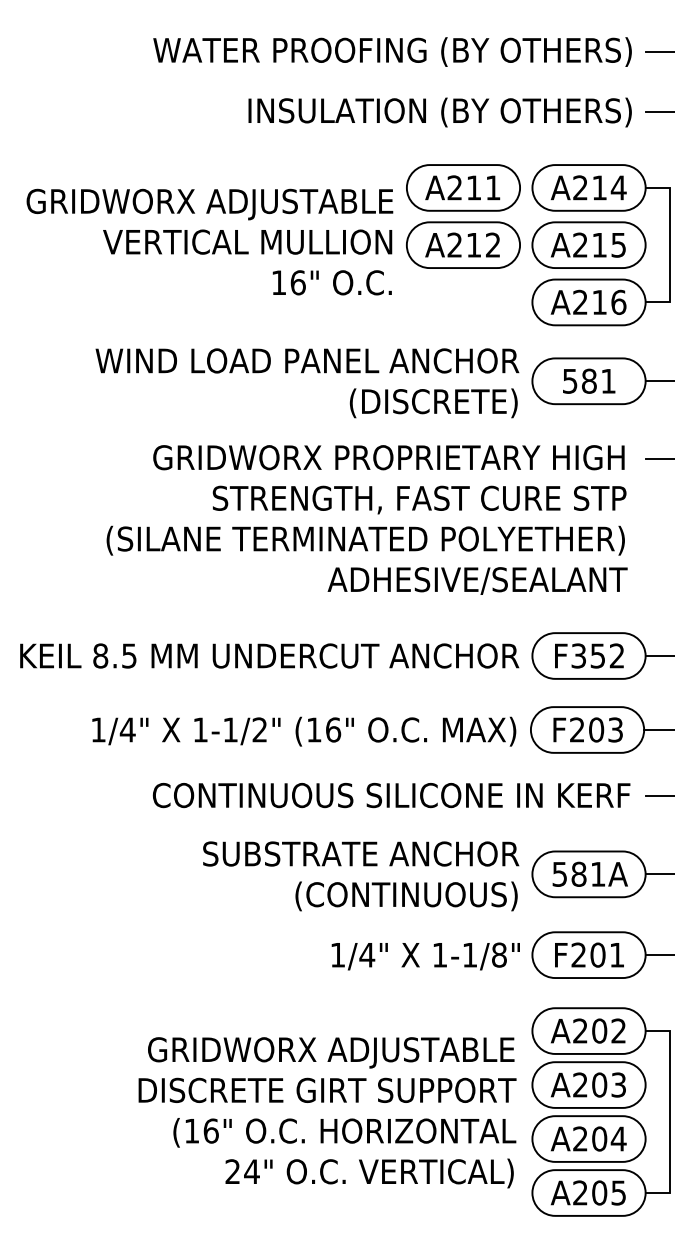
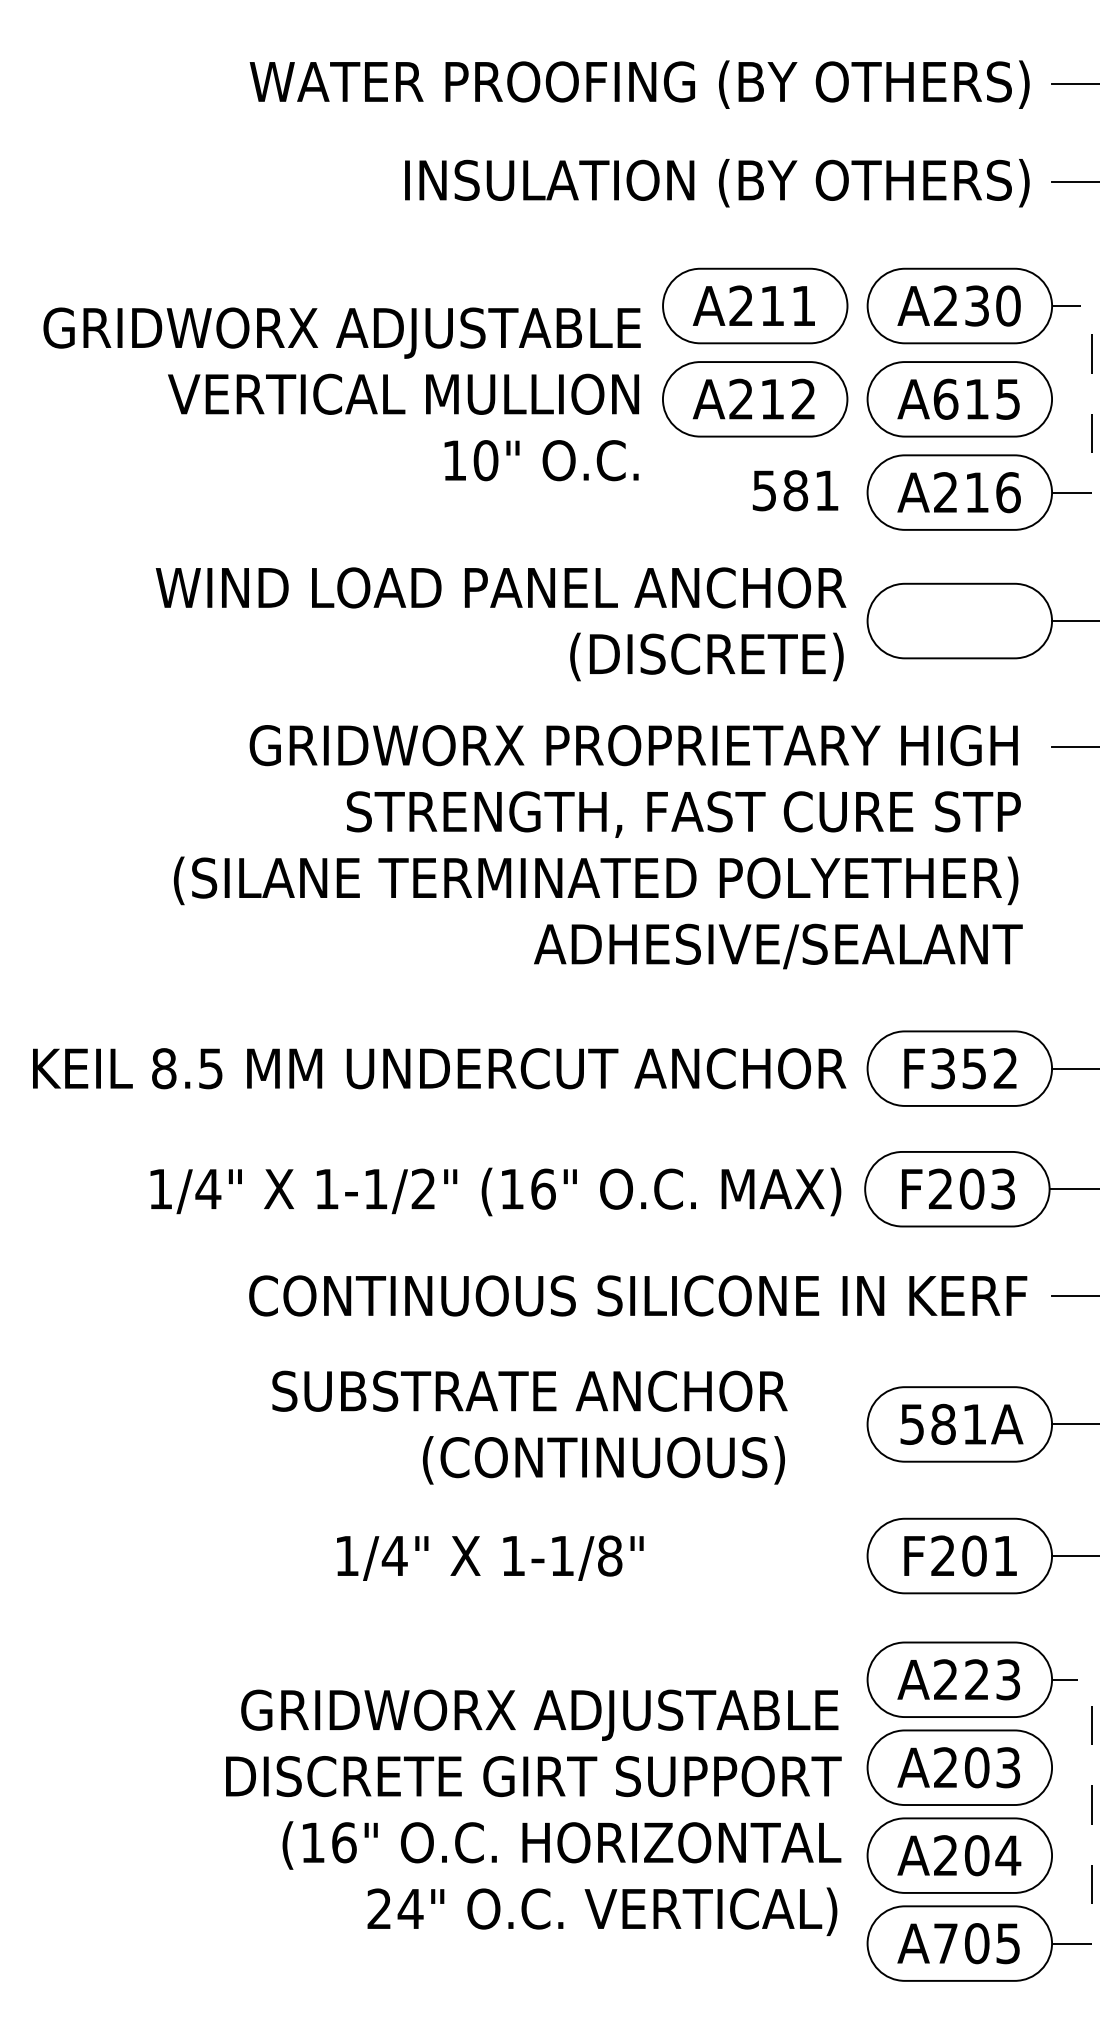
text: (609, 187) -> (993, 305), A214 -> A230
text: (580, 244) -> (945, 398), A215 -> A615
line: (670, 244) -> (1092, 398), solid -> dashed
text: (297, 282) -> (484, 460), 16" -> 10"
text: (589, 380) -> (796, 489), moved
text: (361, 876) -> (530, 1427), moved
text: (425, 956) -> (489, 1558), moved
text: (608, 1030) -> (991, 1678), A202 -> A223
line: (670, 1112) -> (1092, 1812), solid -> dashed
text: (580, 1192) -> (945, 1942), A205 -> A705

